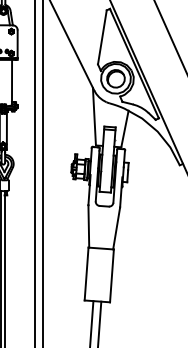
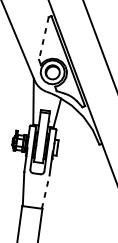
line: (102, 37) -> (44, 38), solid -> dashed
line: (116, 227) -> (45, 191), solid -> dashed

